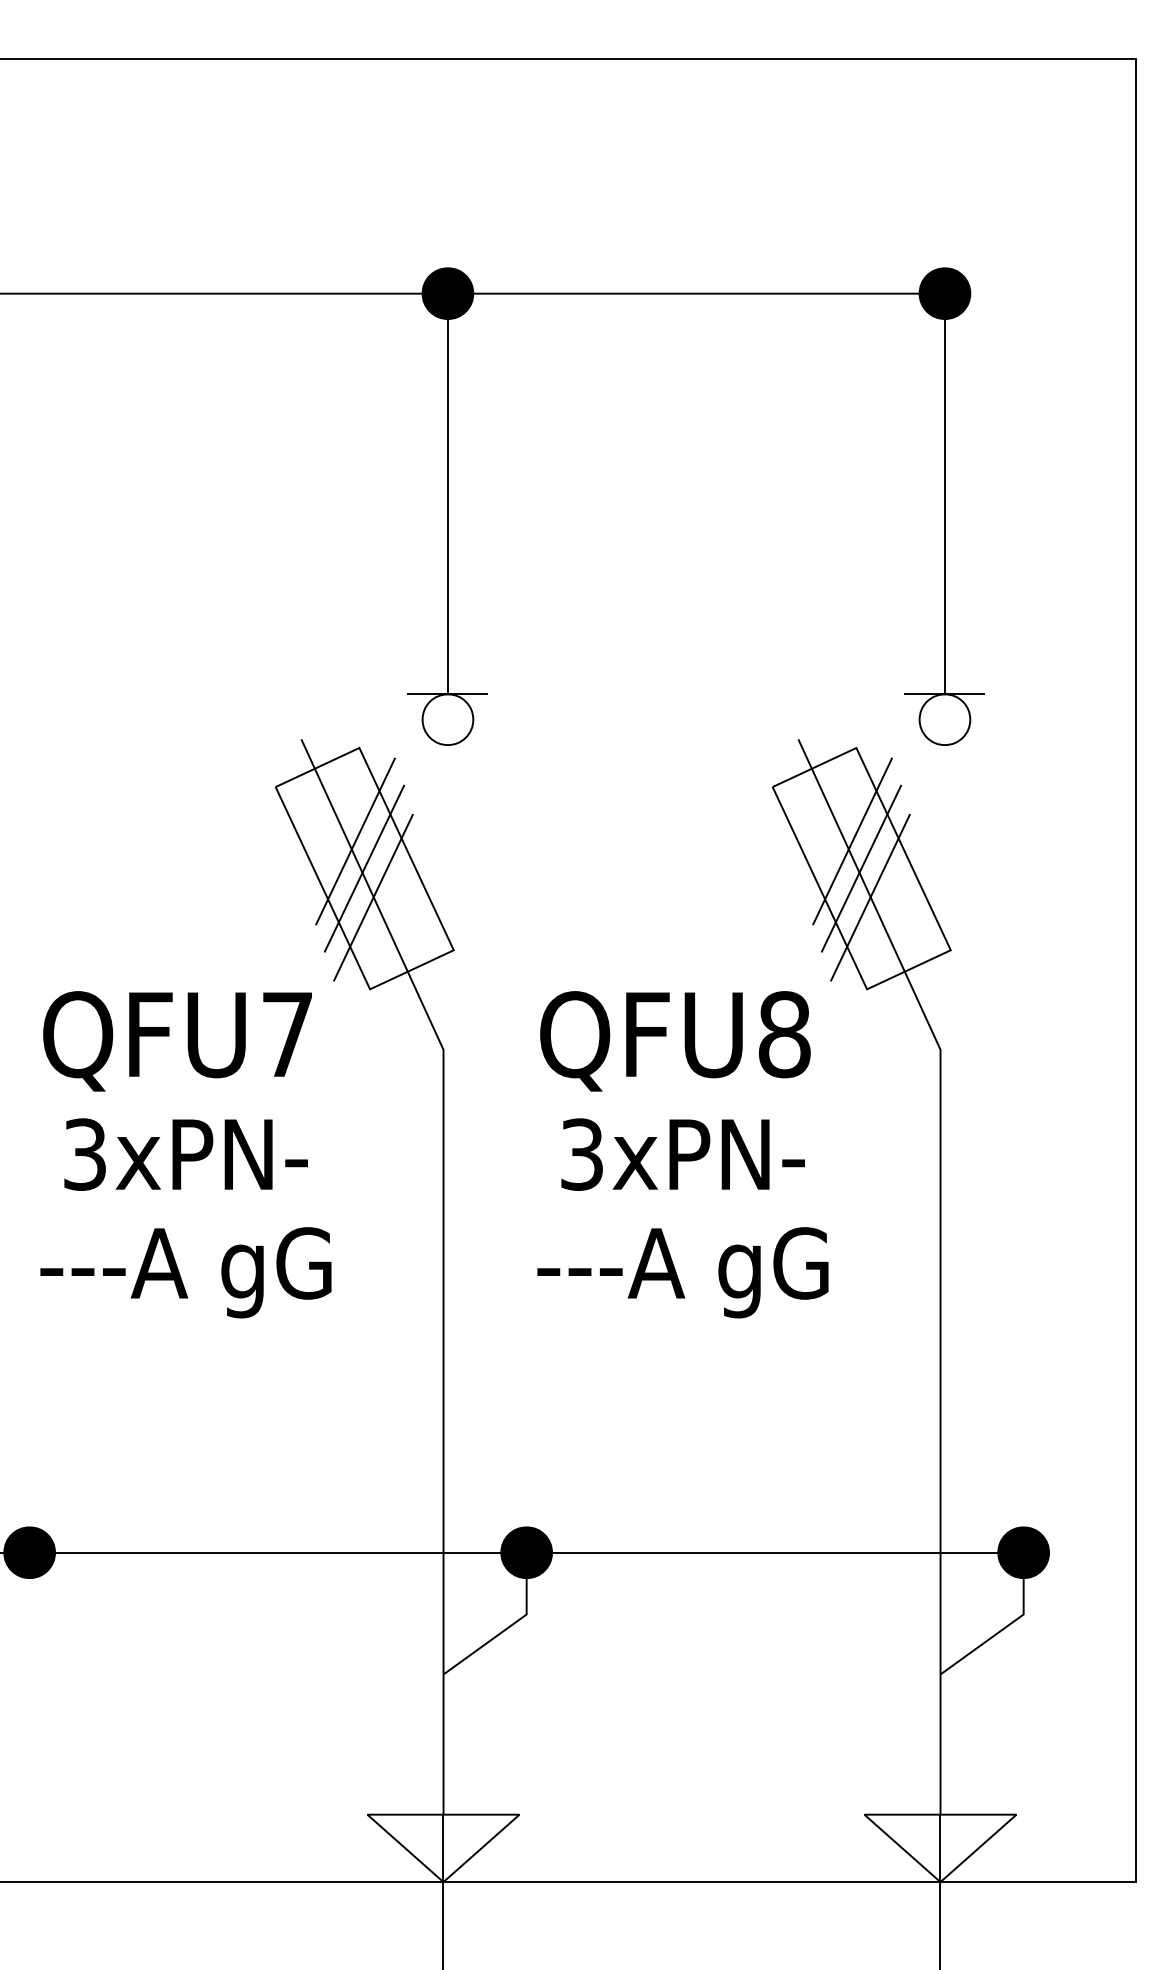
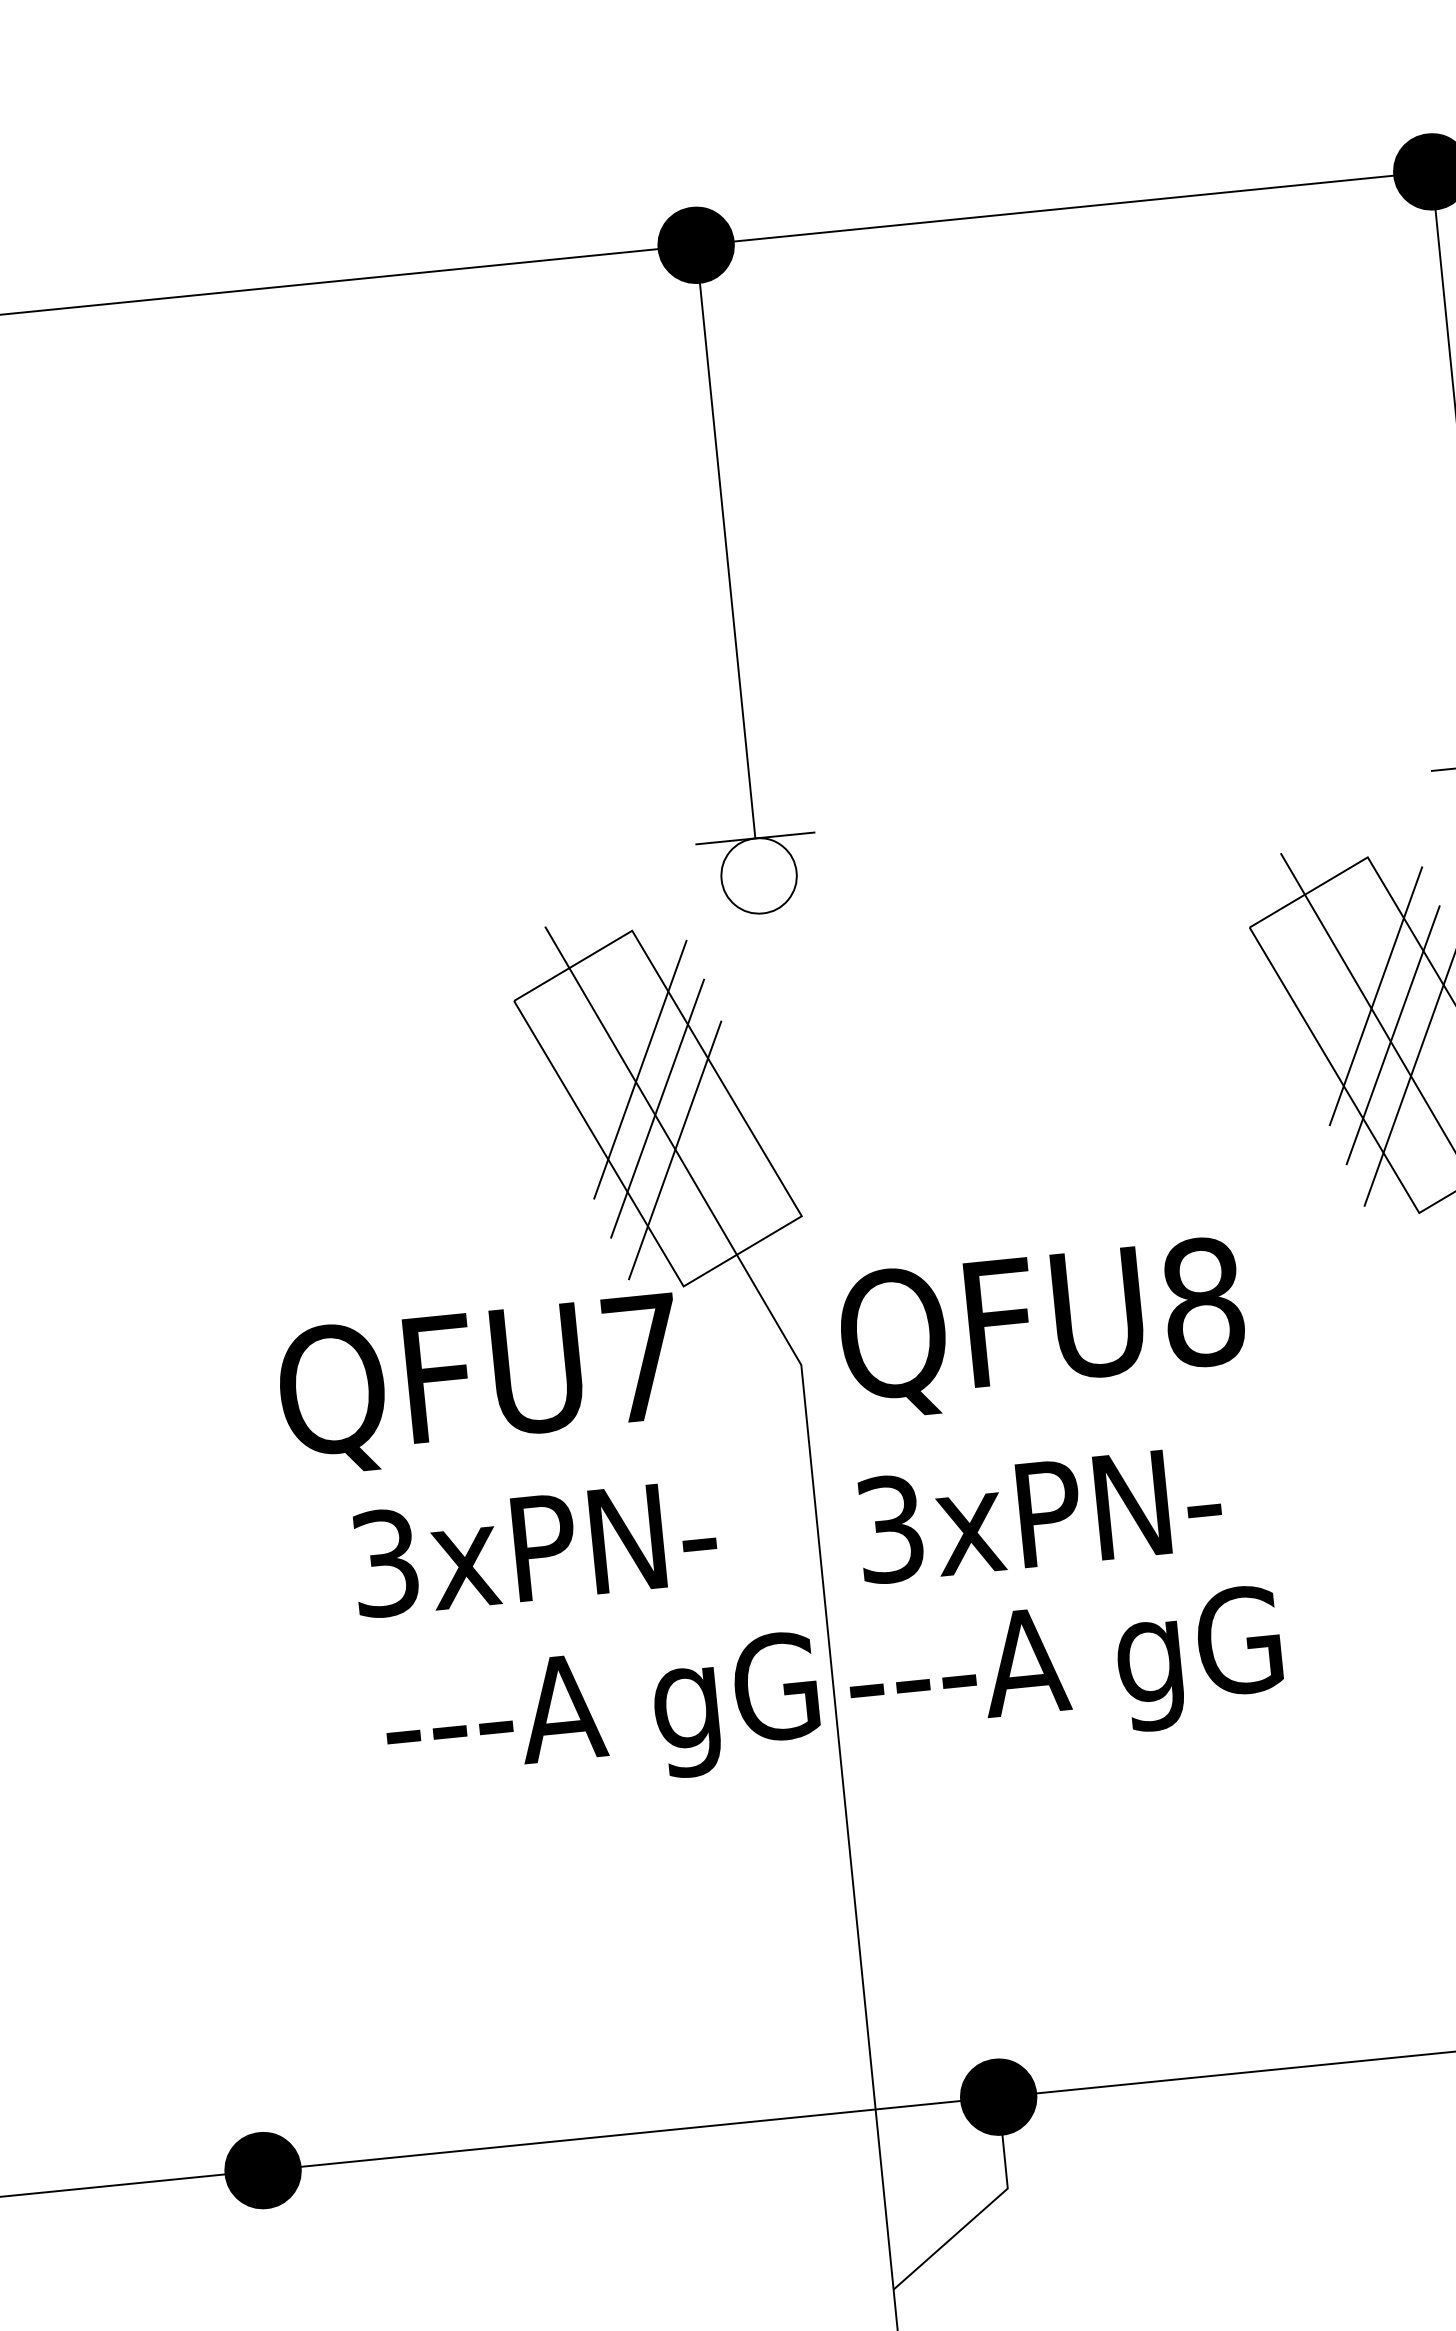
text: (177, 1041) -> (480, 1384), moved
text: (675, 1041) -> (1042, 1328), moved
text: (185, 1154) -> (534, 1548), moved
text: (682, 1154) -> (1038, 1514), moved
text: (185, 1272) -> (601, 1717), moved
text: (682, 1272) -> (1065, 1671), moved

